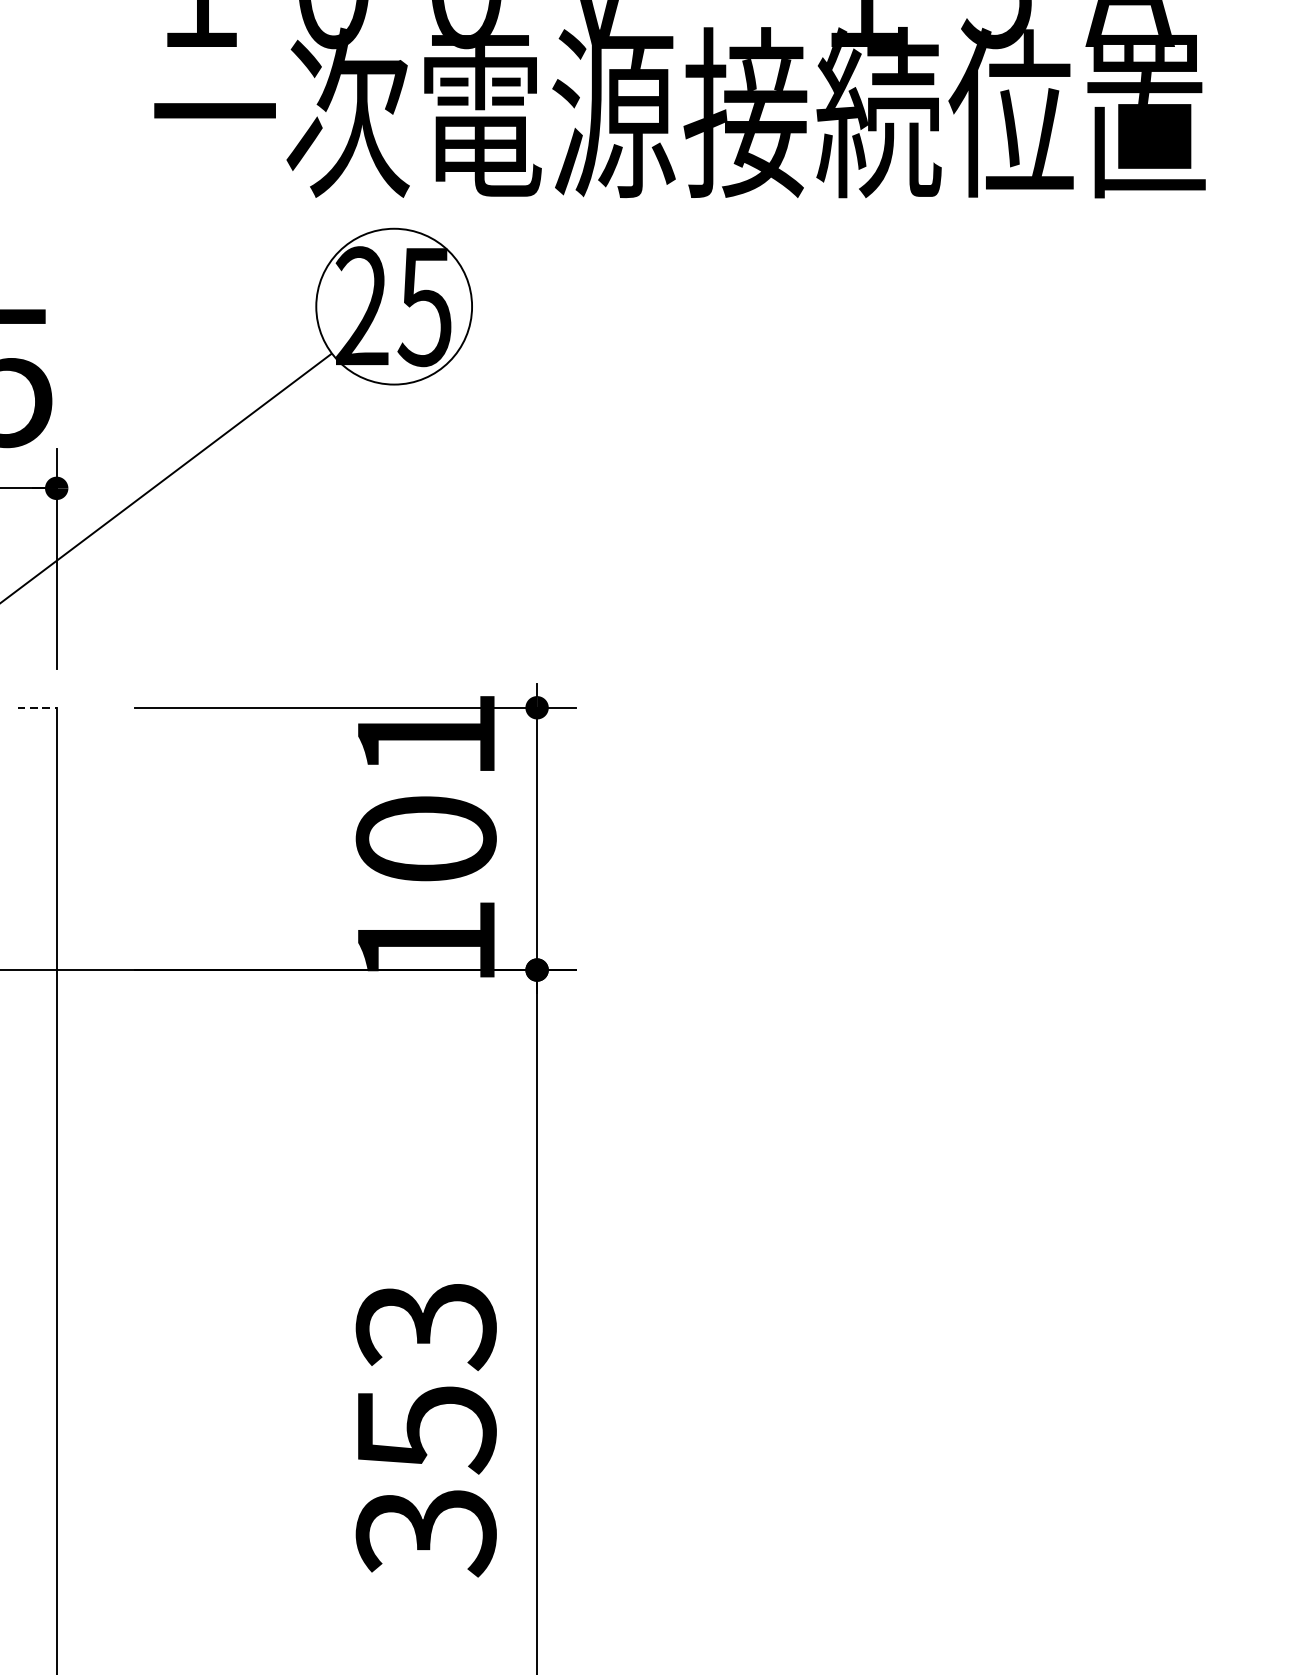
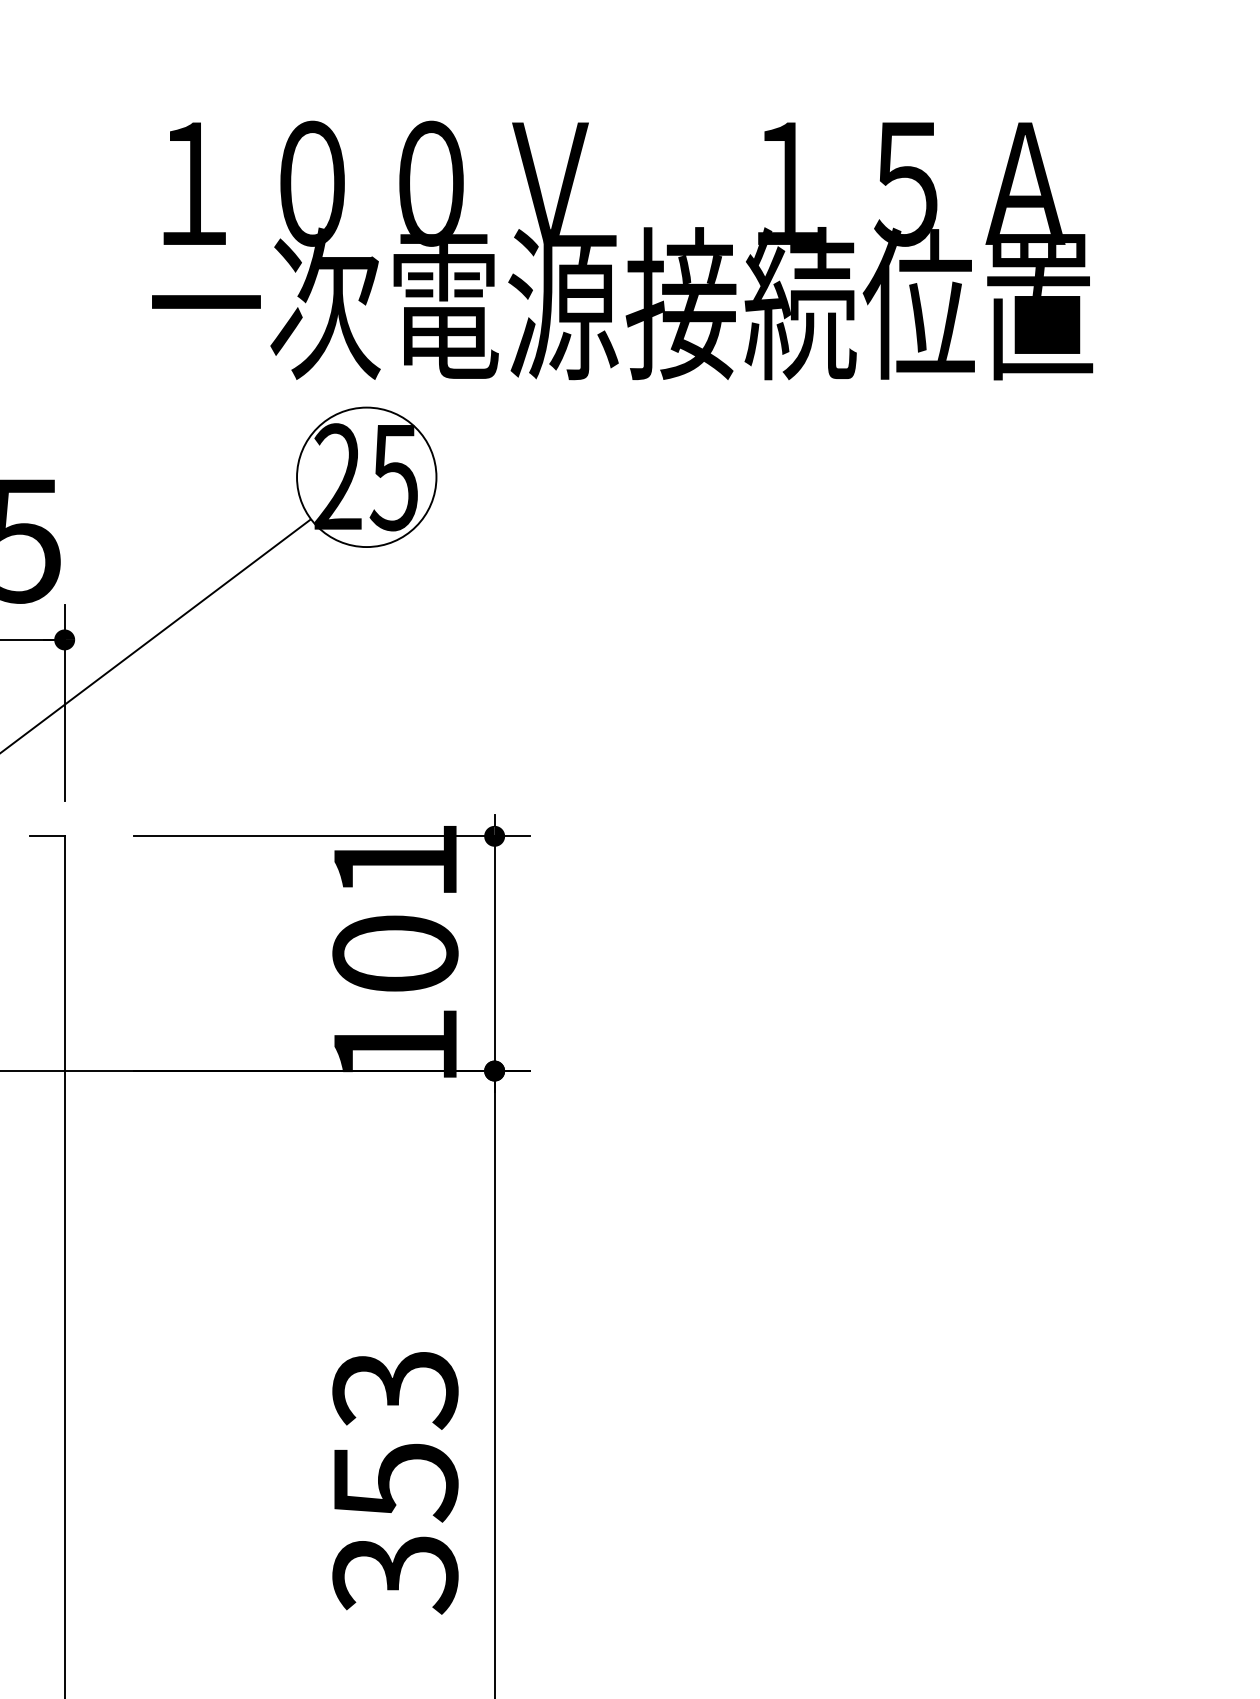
line: (37, 707) -> (47, 836), dashed -> solid

